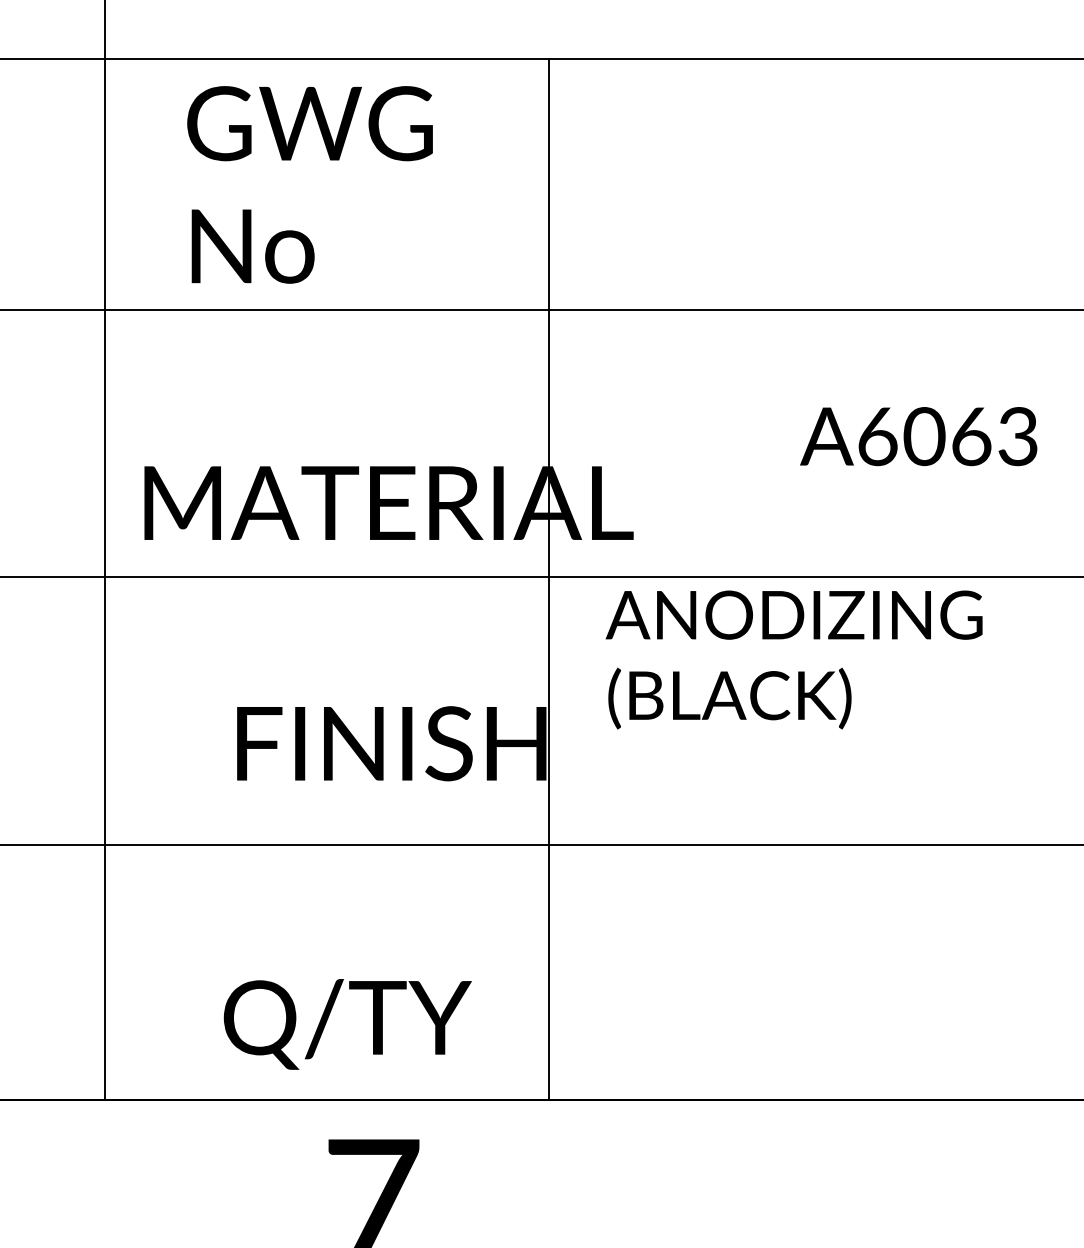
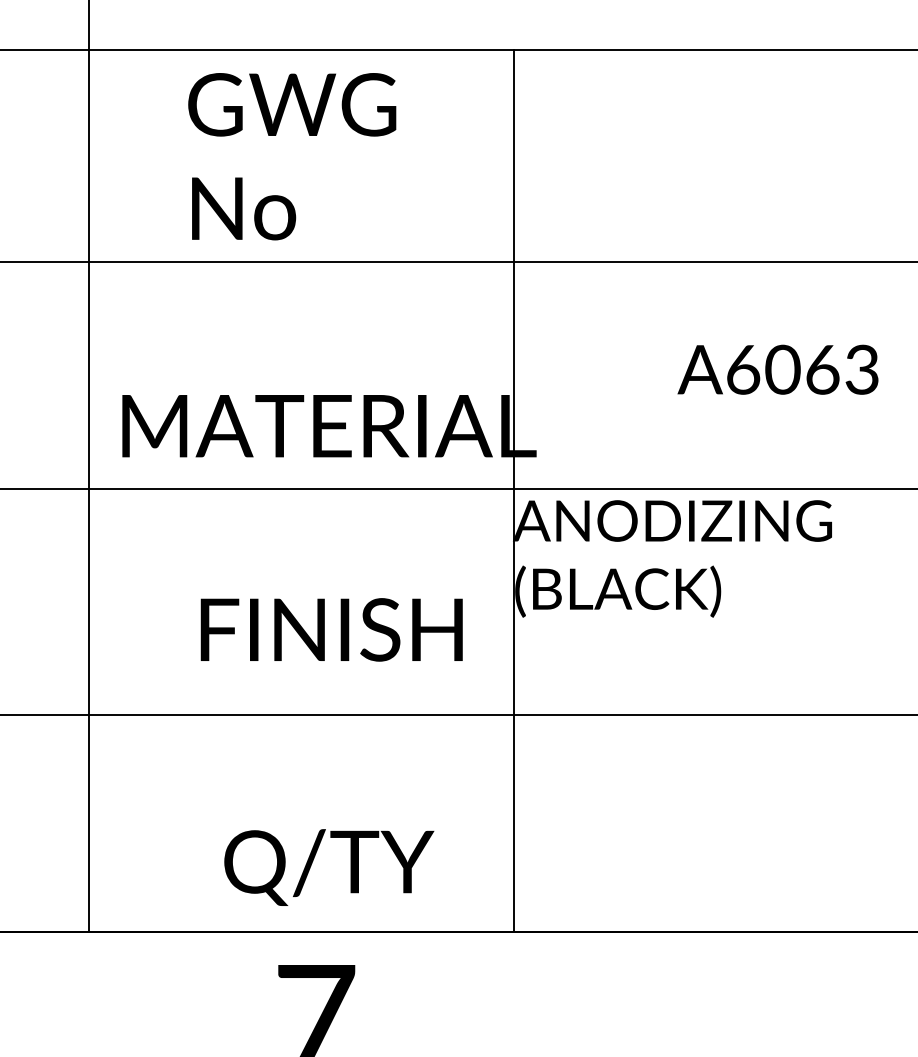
text: (309, 184) -> (291, 156), moved
line: (549, 579) -> (514, 490), moved
text: (347, 1024) -> (329, 867), moved

